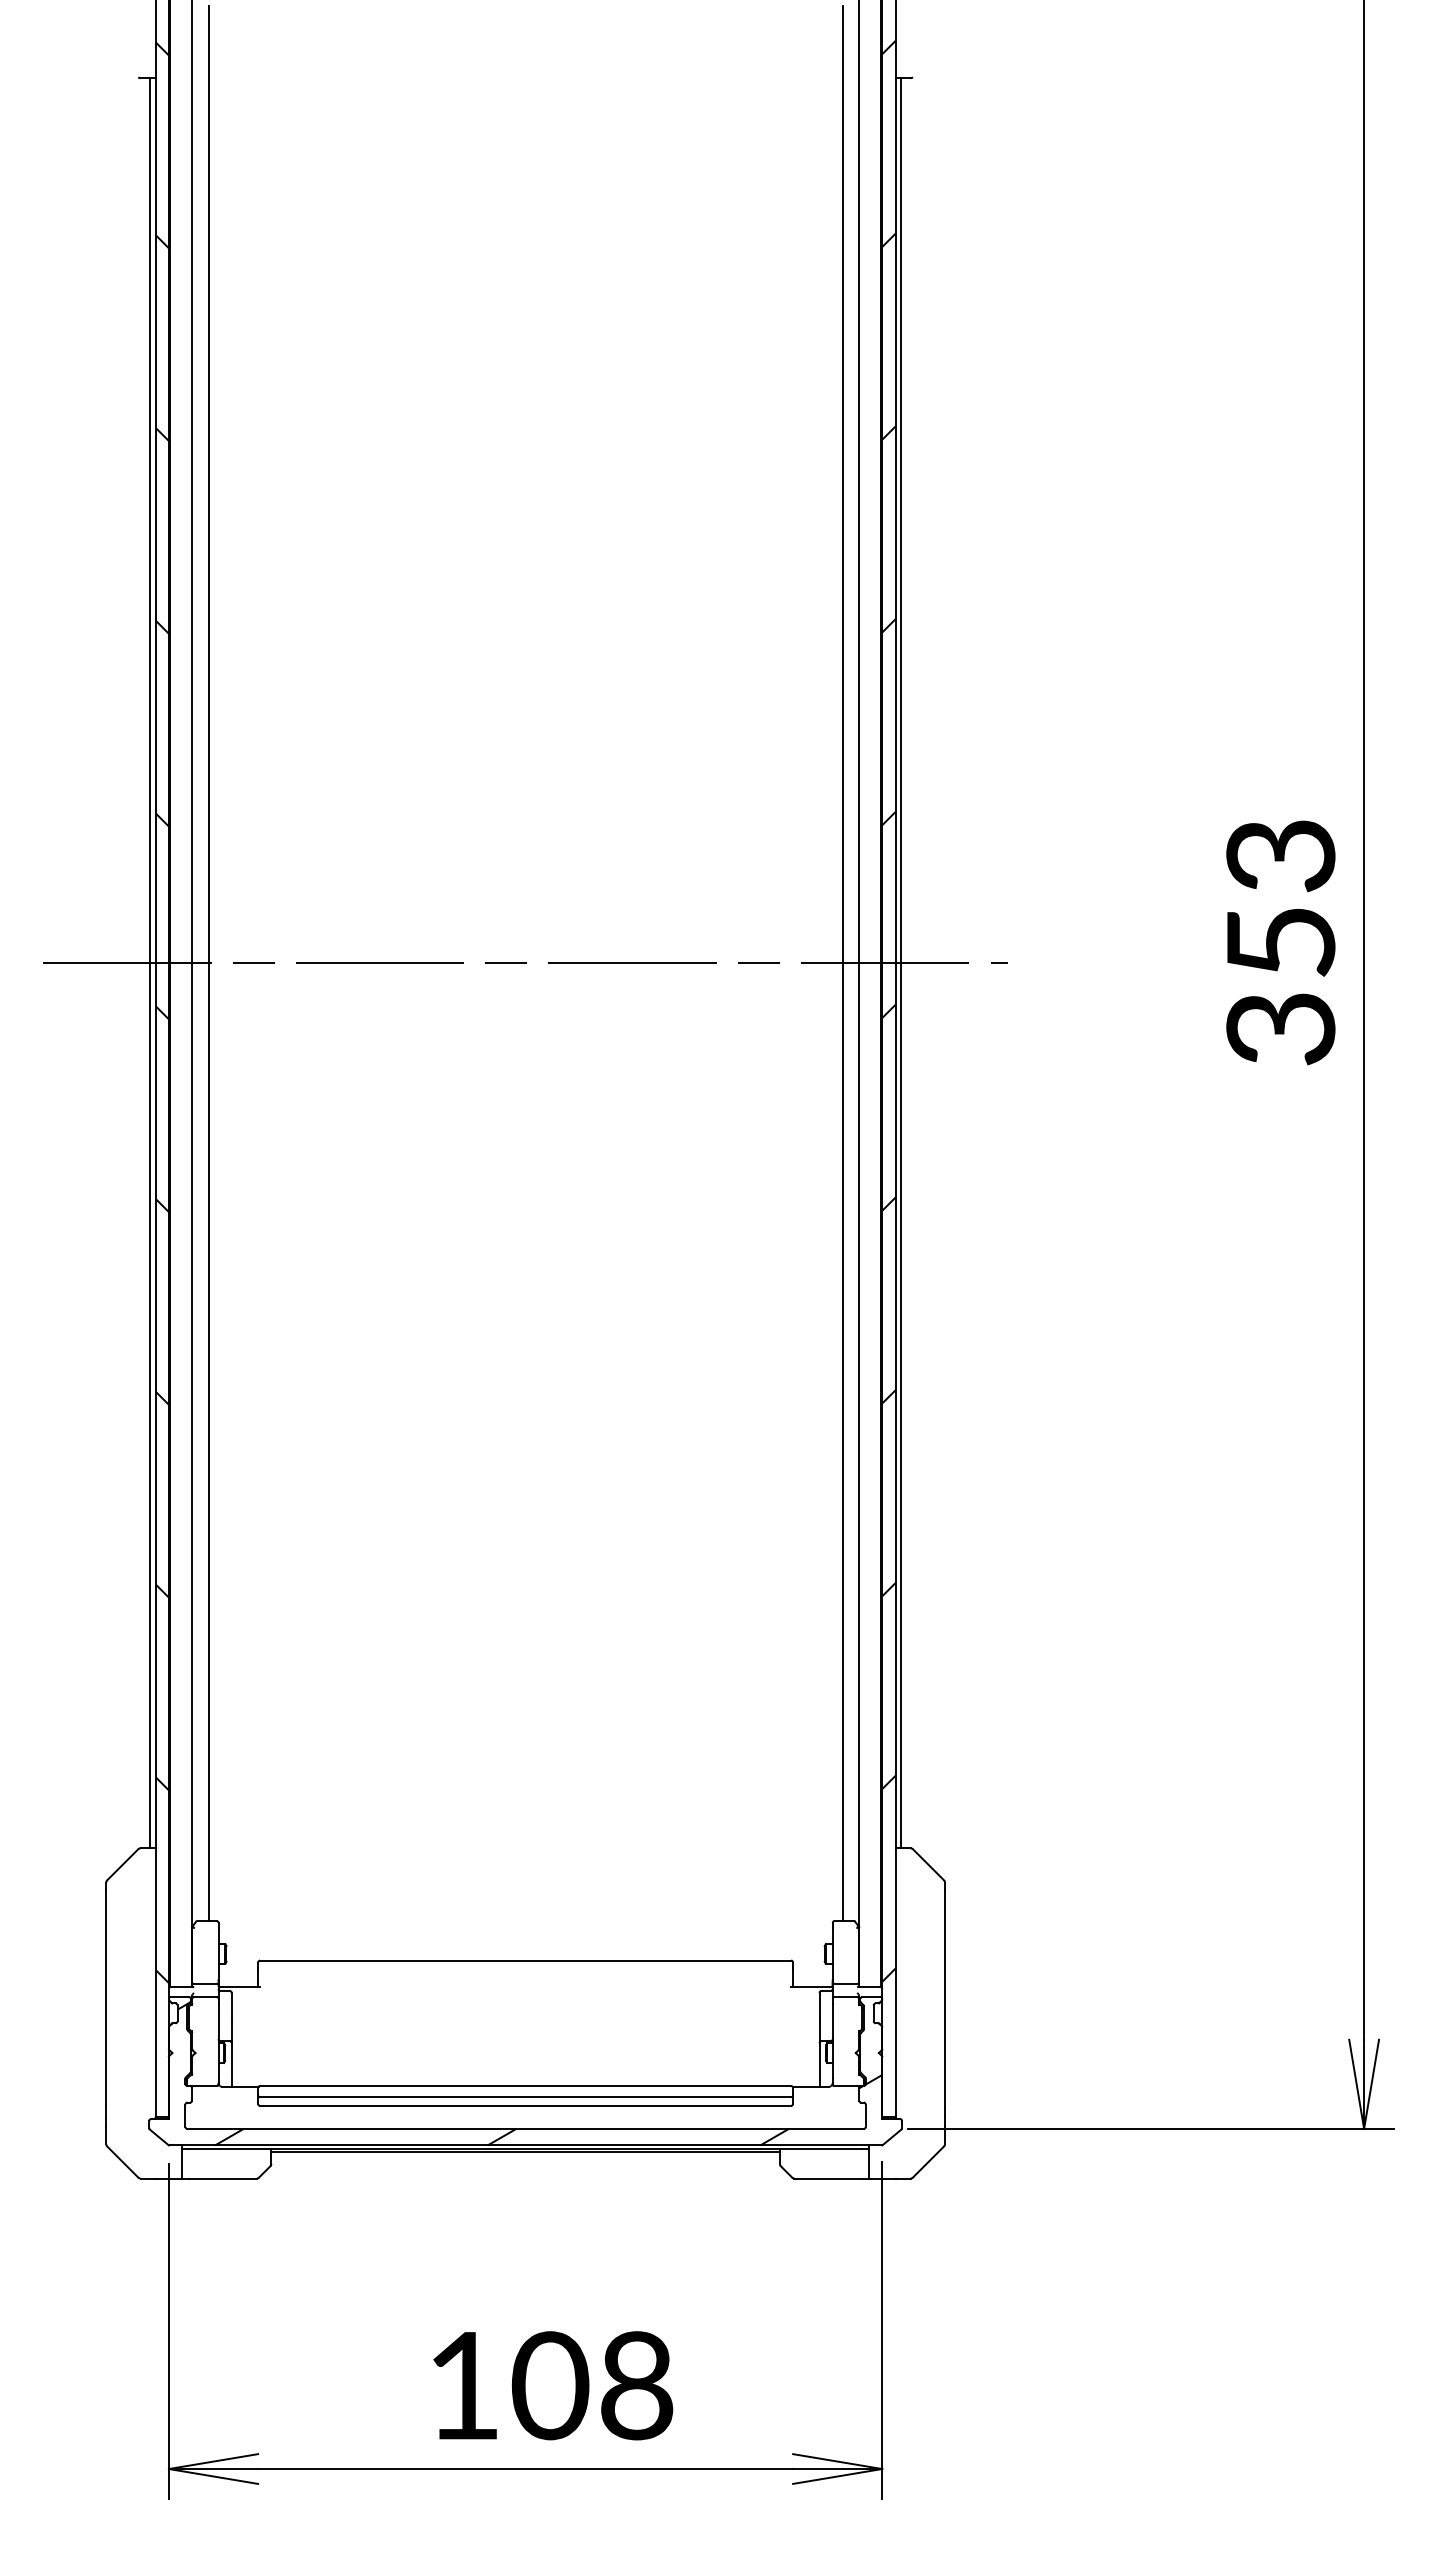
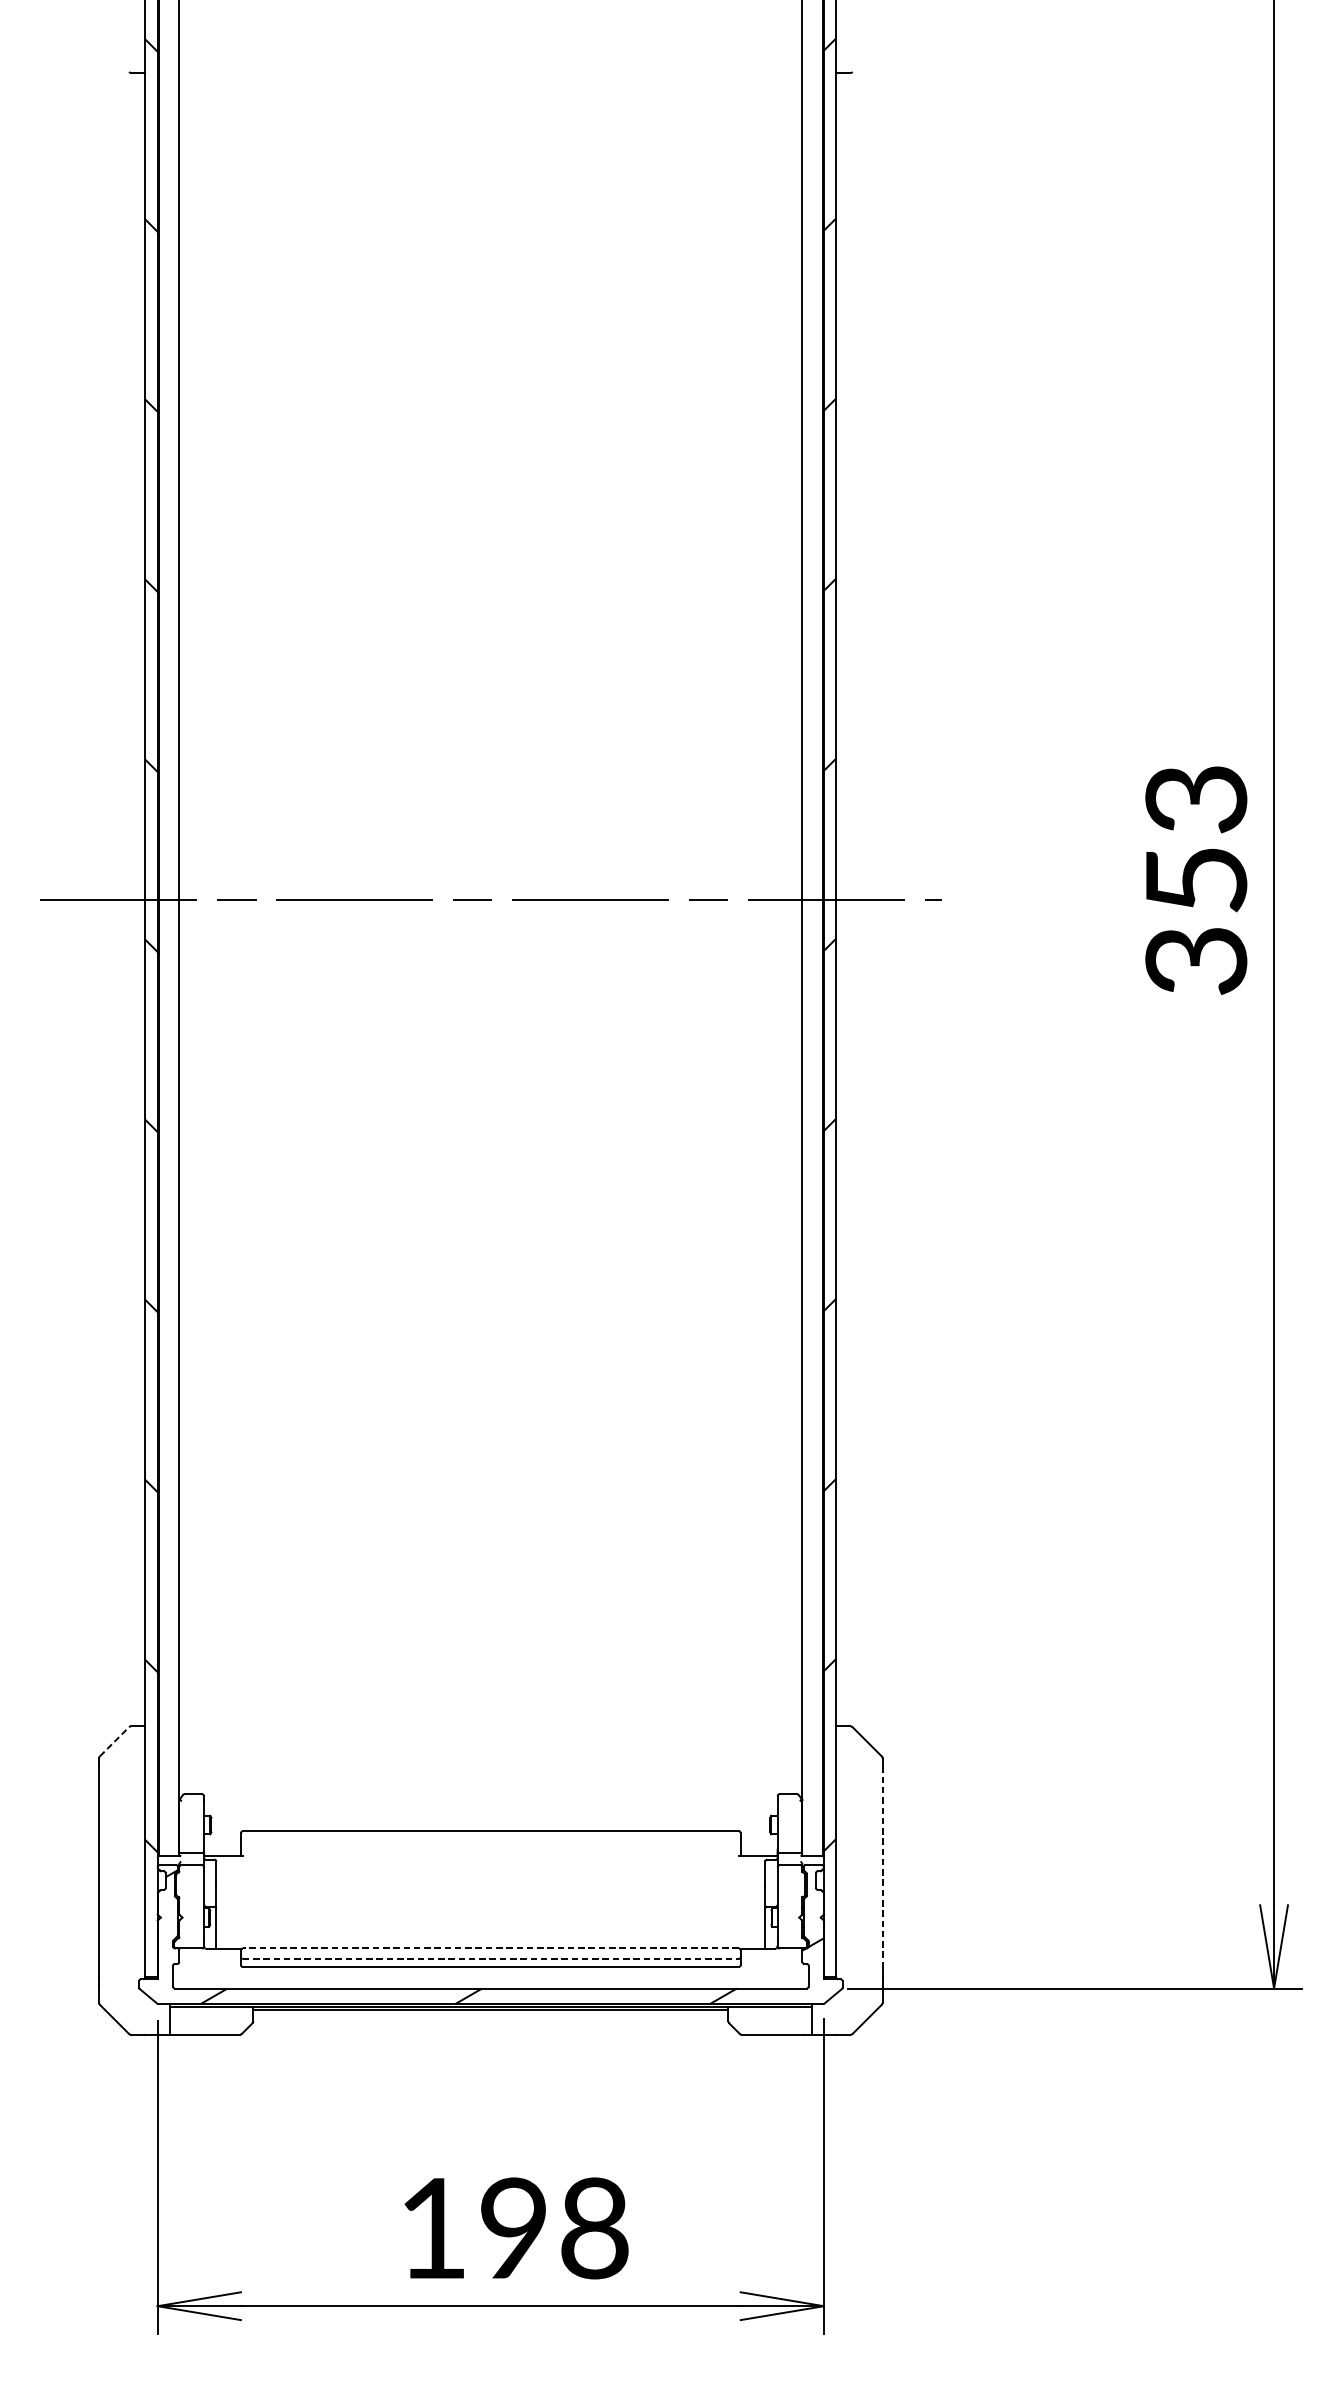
line: (208, 962) -> (194, 898), removed
line: (842, 962) -> (786, 898), removed
line: (150, 963) -> (140, 899), removed
line: (900, 963) -> (841, 899), removed
line: (122, 1864) -> (114, 1741), solid -> dashed
line: (945, 1997) -> (883, 1865), solid -> dashed
line: (525, 2086) -> (490, 1948), solid -> dashed
line: (525, 2097) -> (490, 1959), solid -> dashed
text: (550, 2386) -> (514, 2229), 108 -> 198

